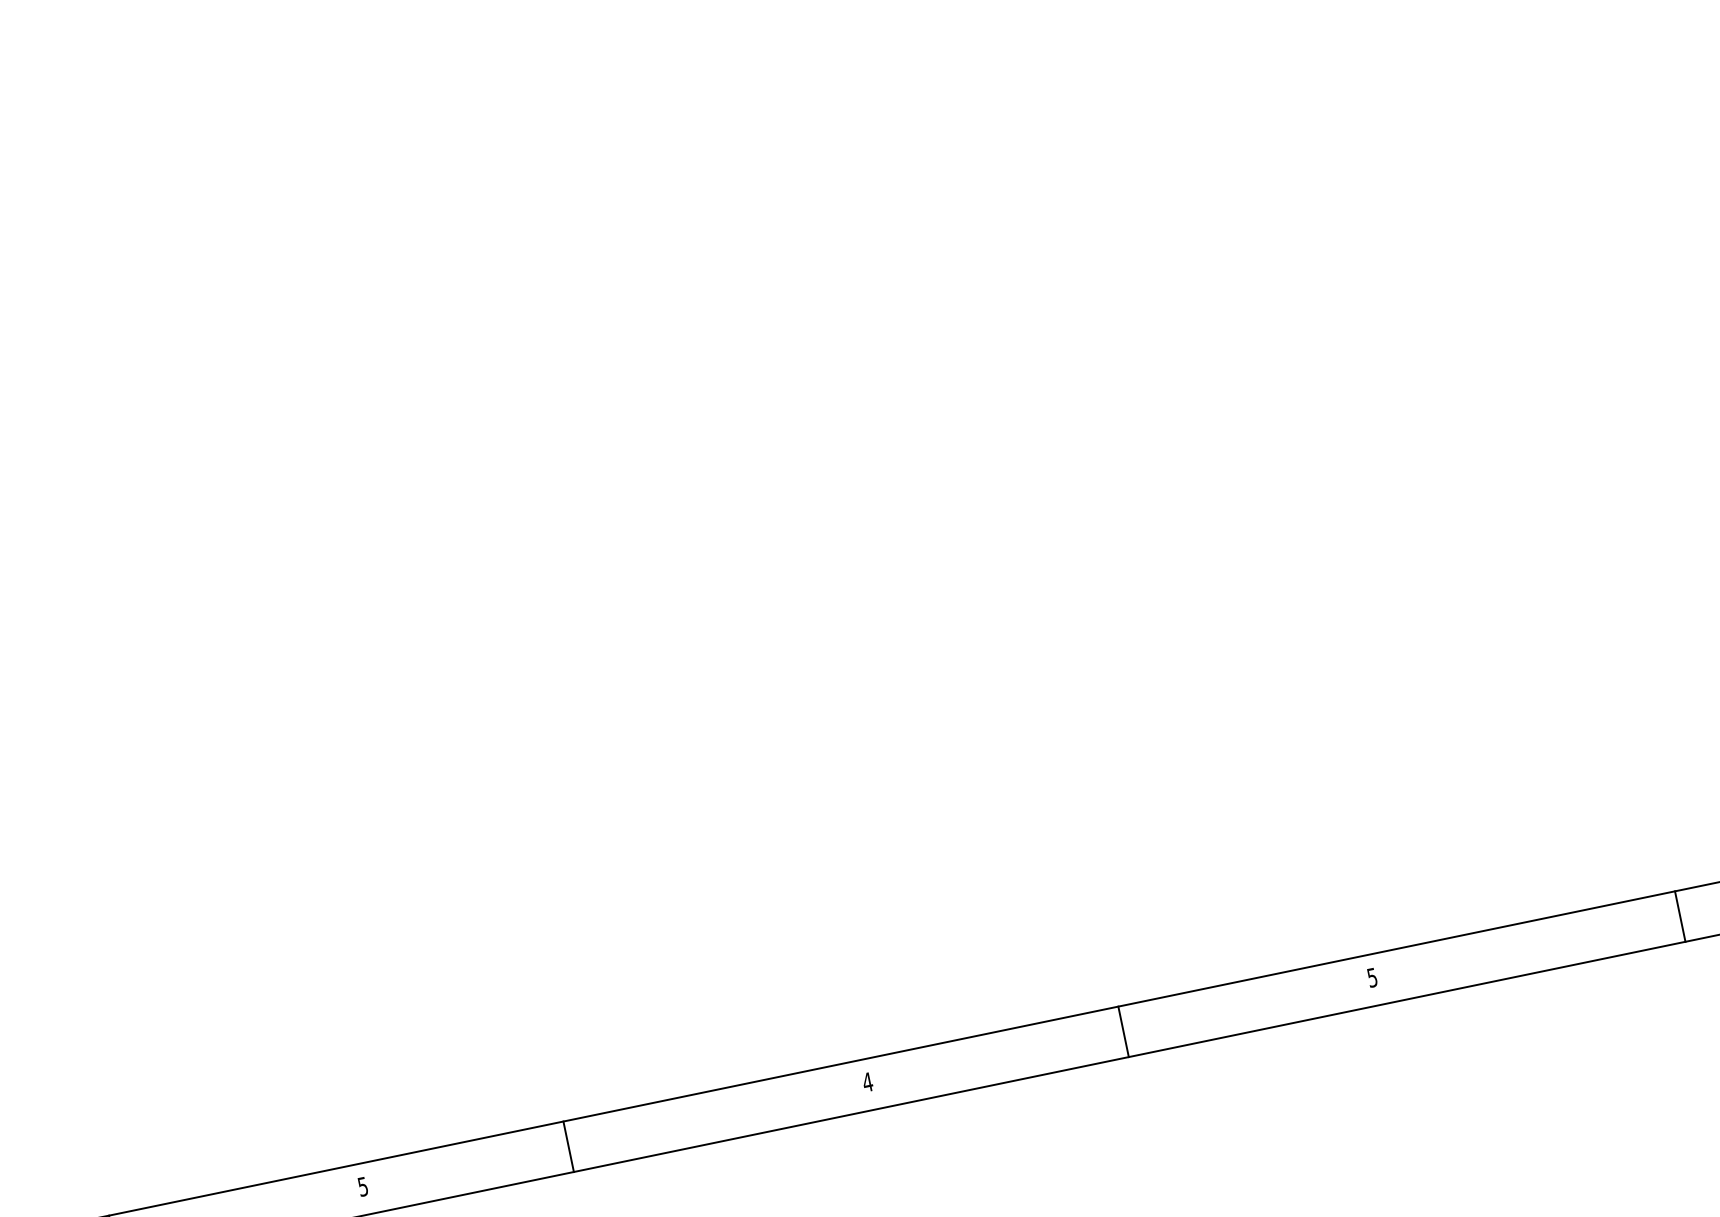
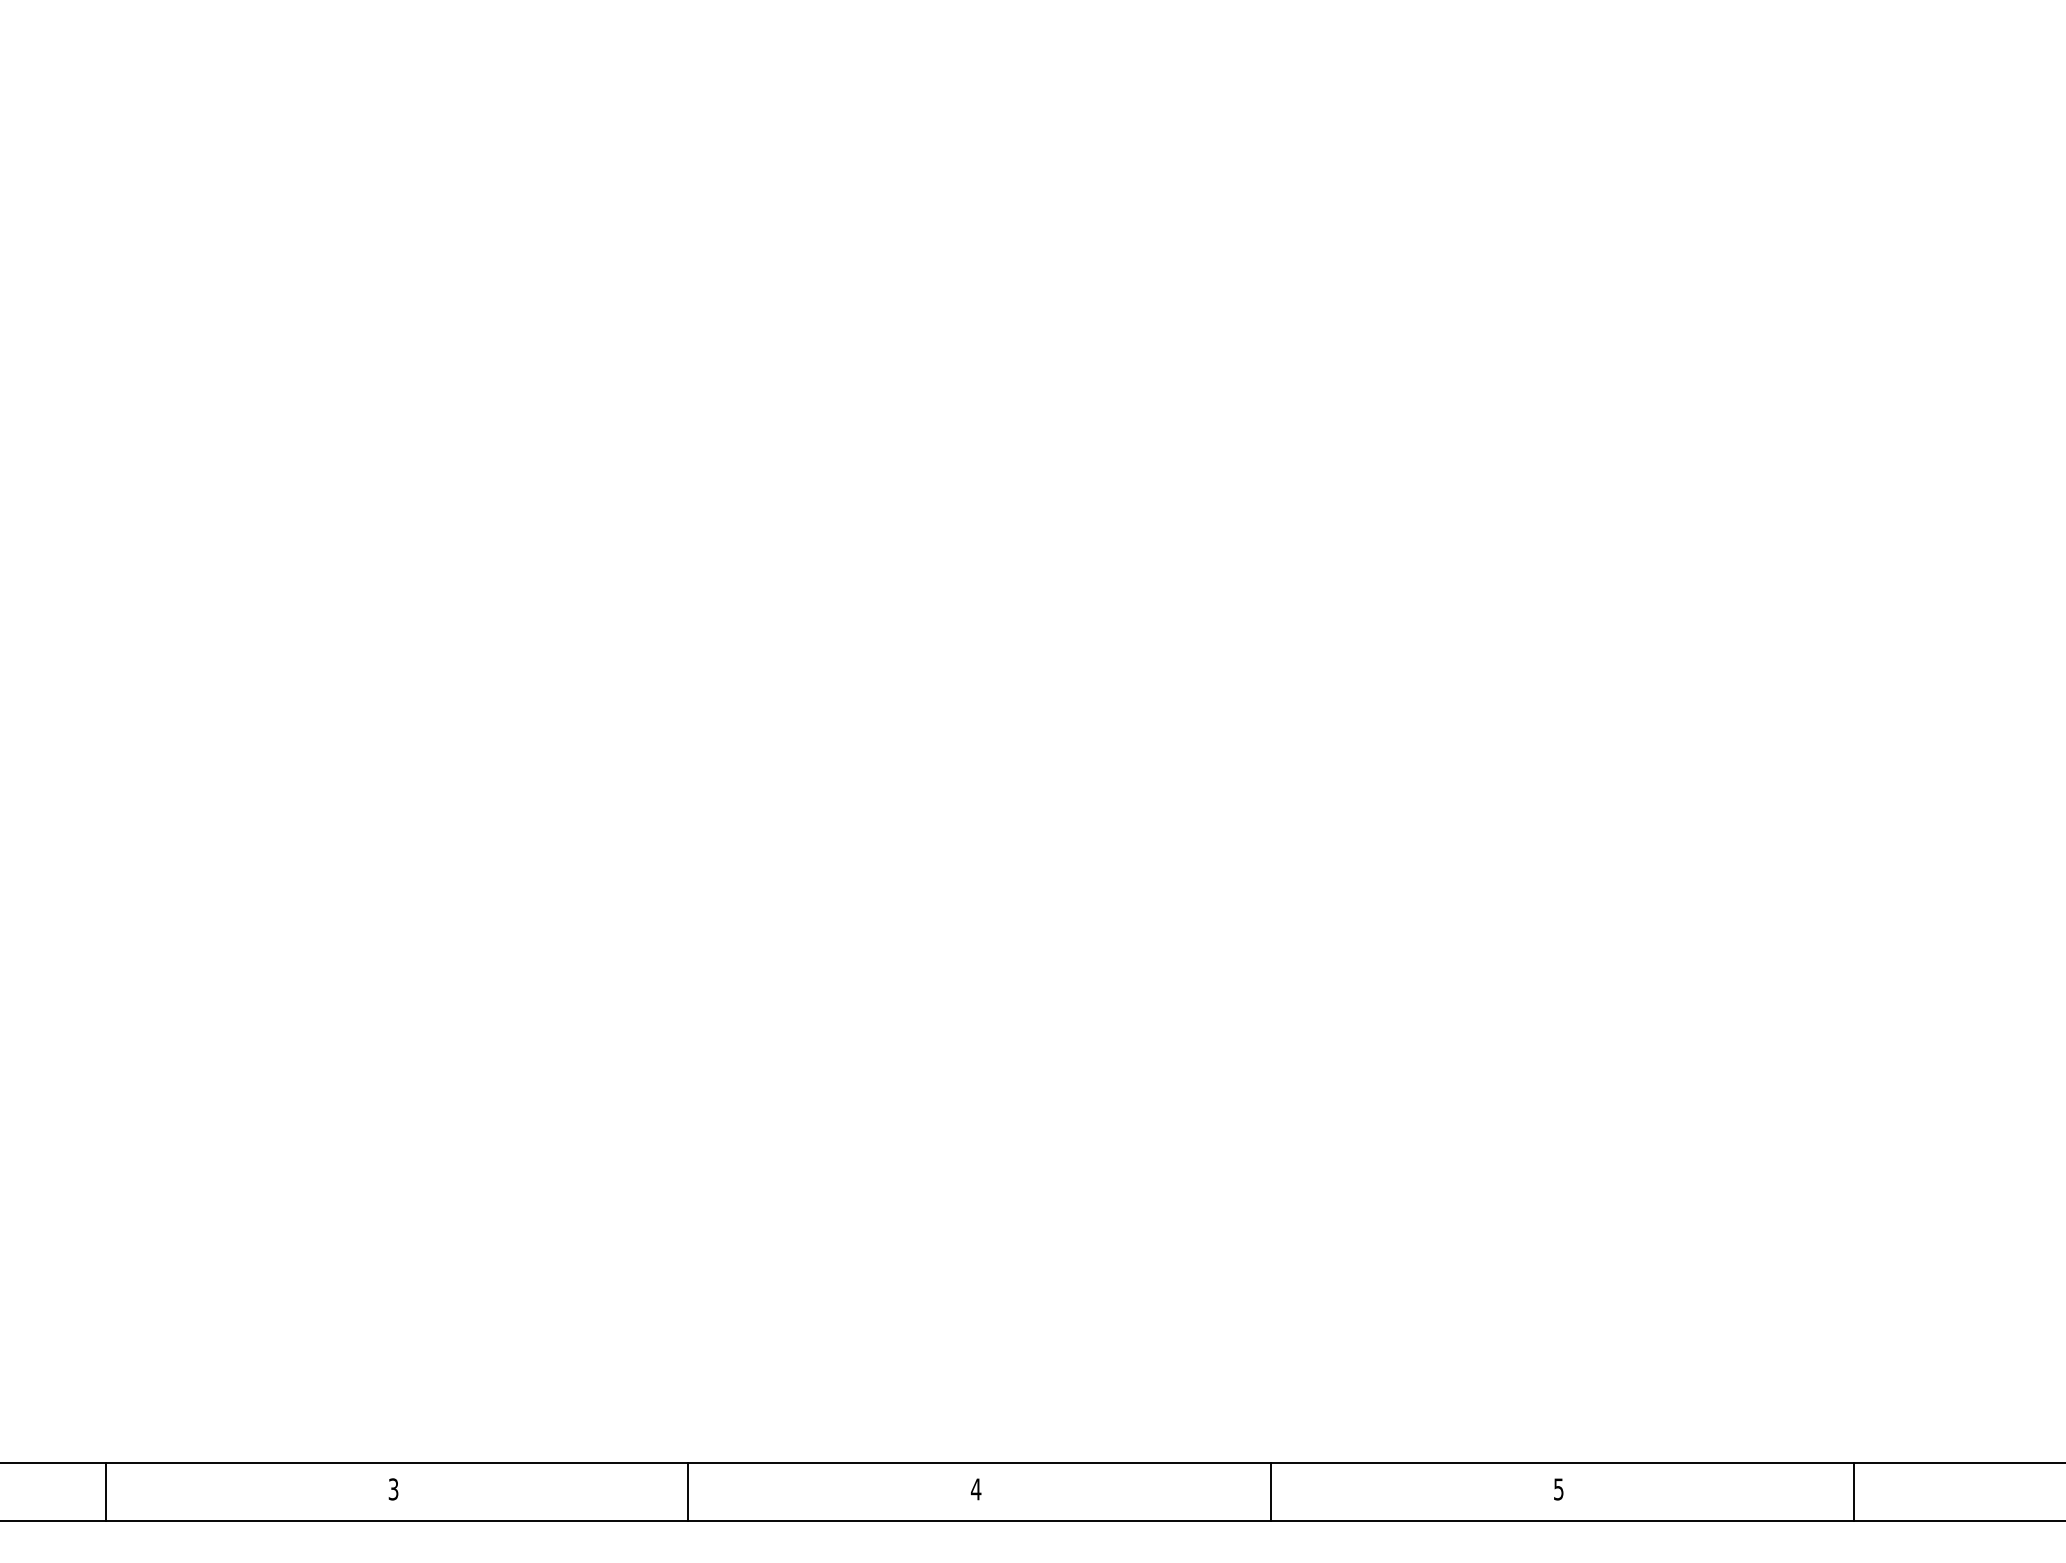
line: (1680, 916) -> (1853, 1492), moved
line: (568, 1146) -> (688, 1492), moved
text: (362, 1185) -> (393, 1488), 5 -> 3

